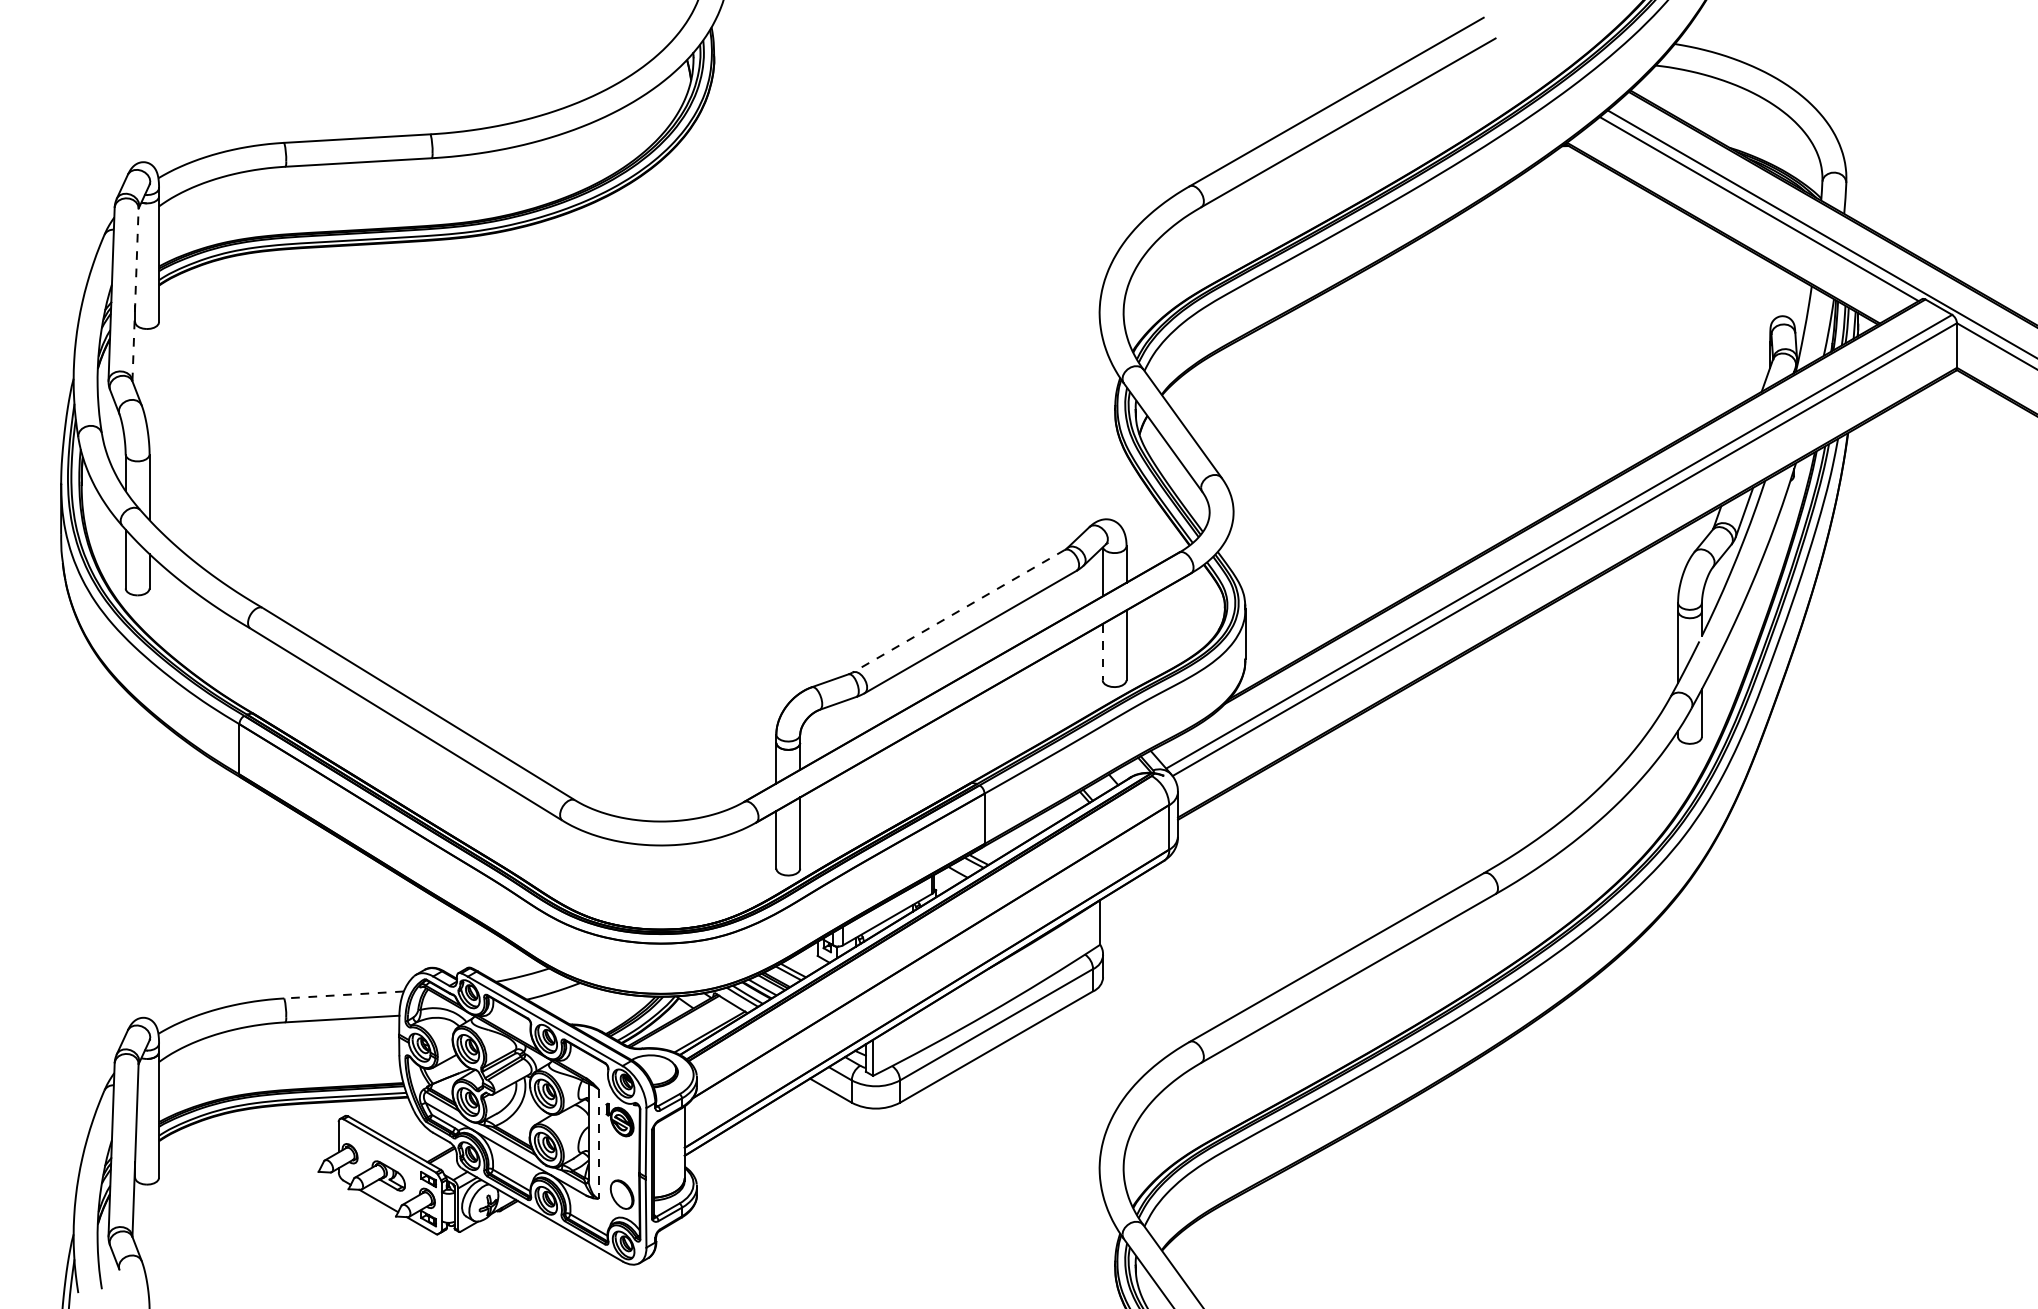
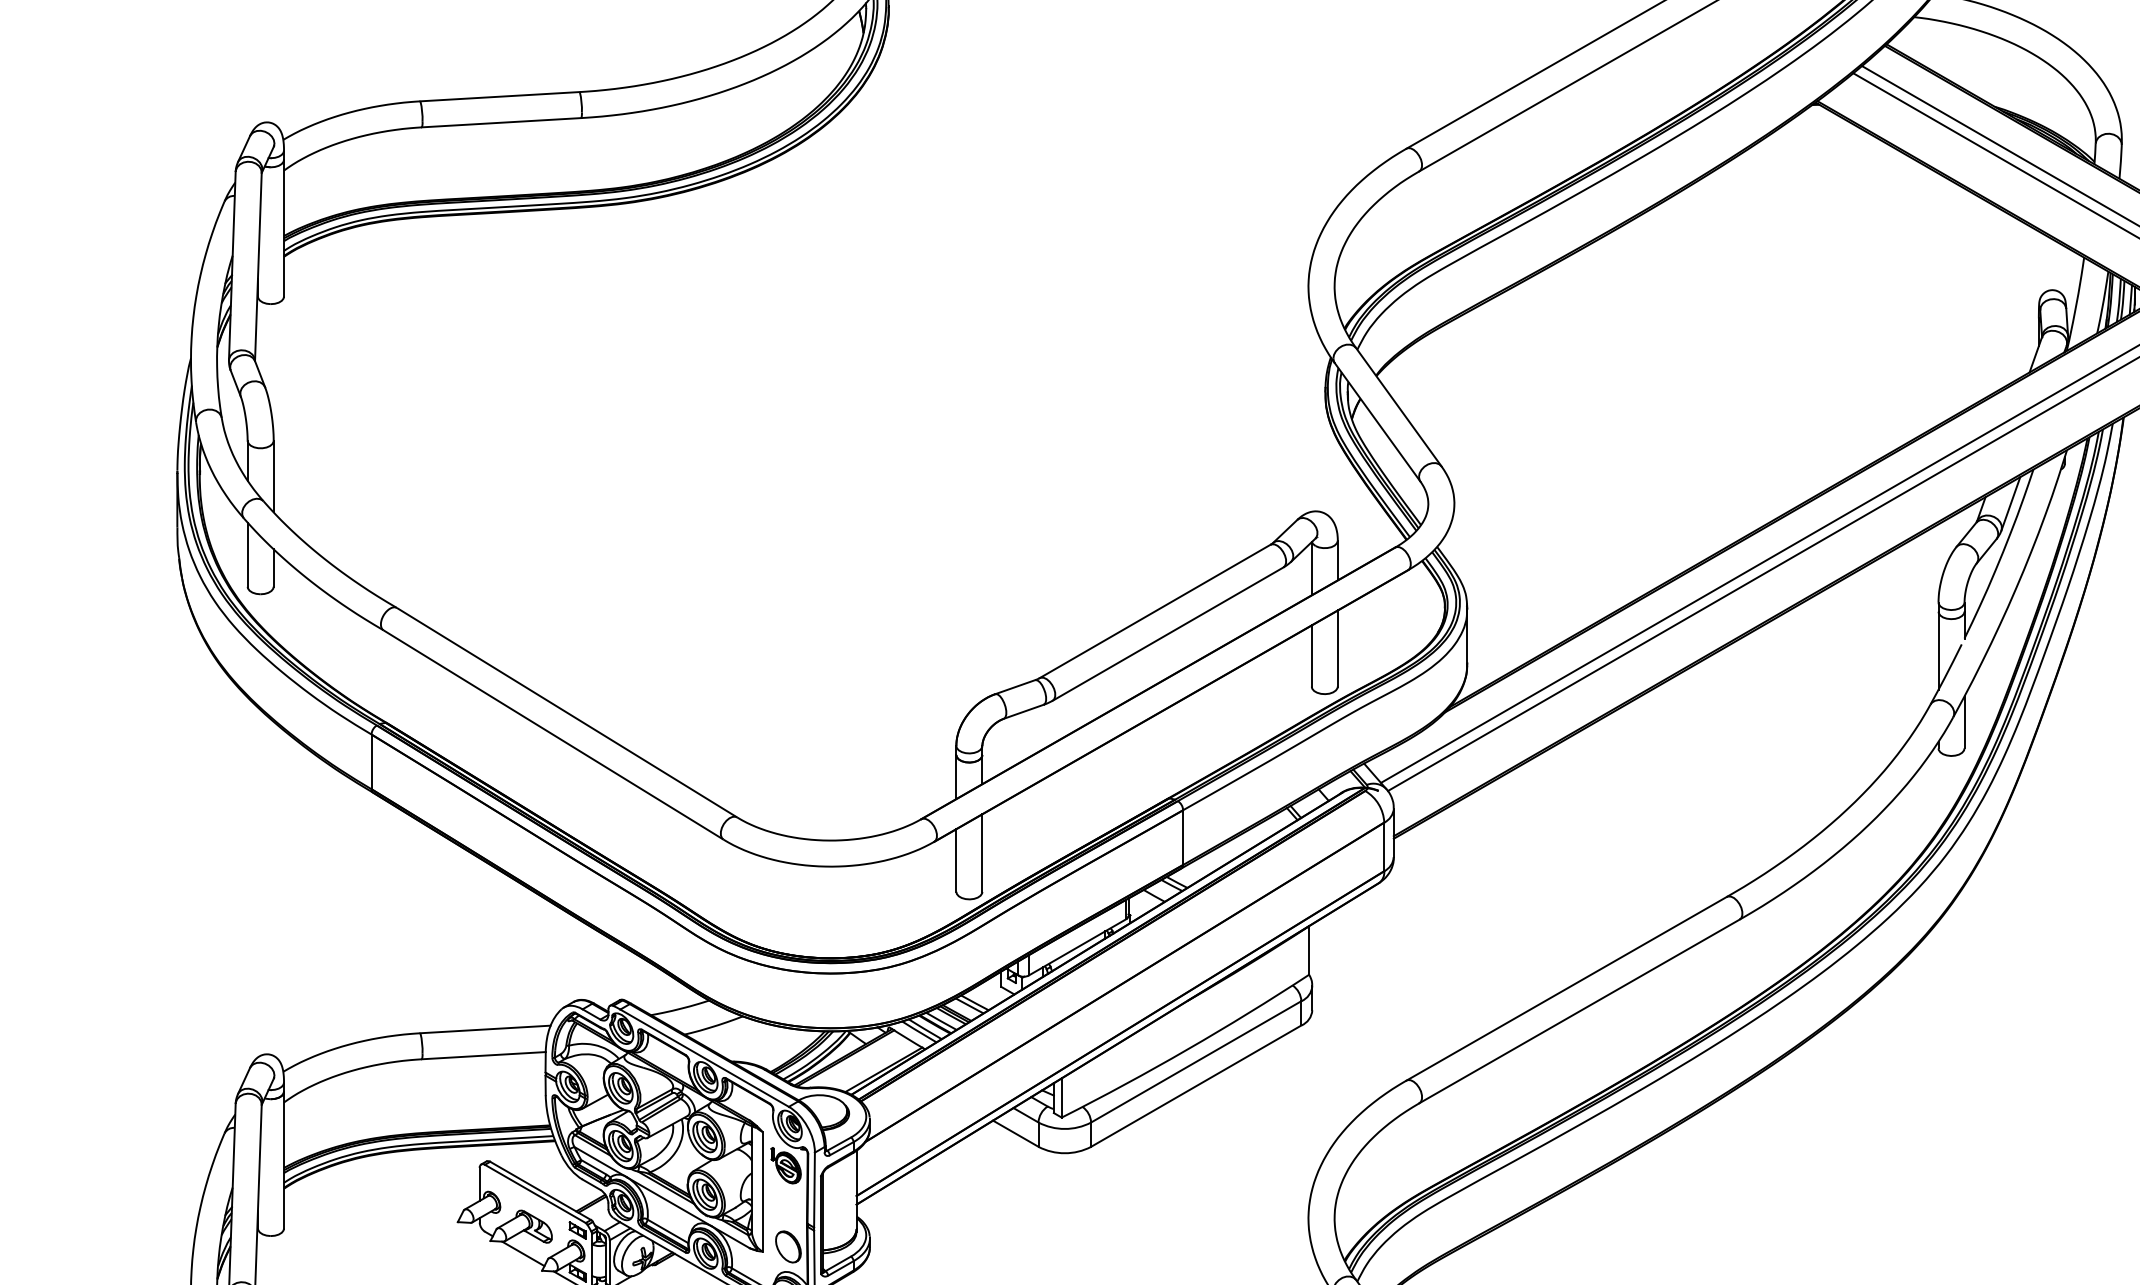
line: (135, 294) -> (258, 266), dashed -> solid
line: (958, 611) -> (1154, 611), dashed -> solid
line: (1102, 652) -> (1311, 656), dashed -> solid
line: (344, 994) -> (485, 1028), dashed -> solid
line: (598, 1144) -> (762, 1192), dashed -> solid

